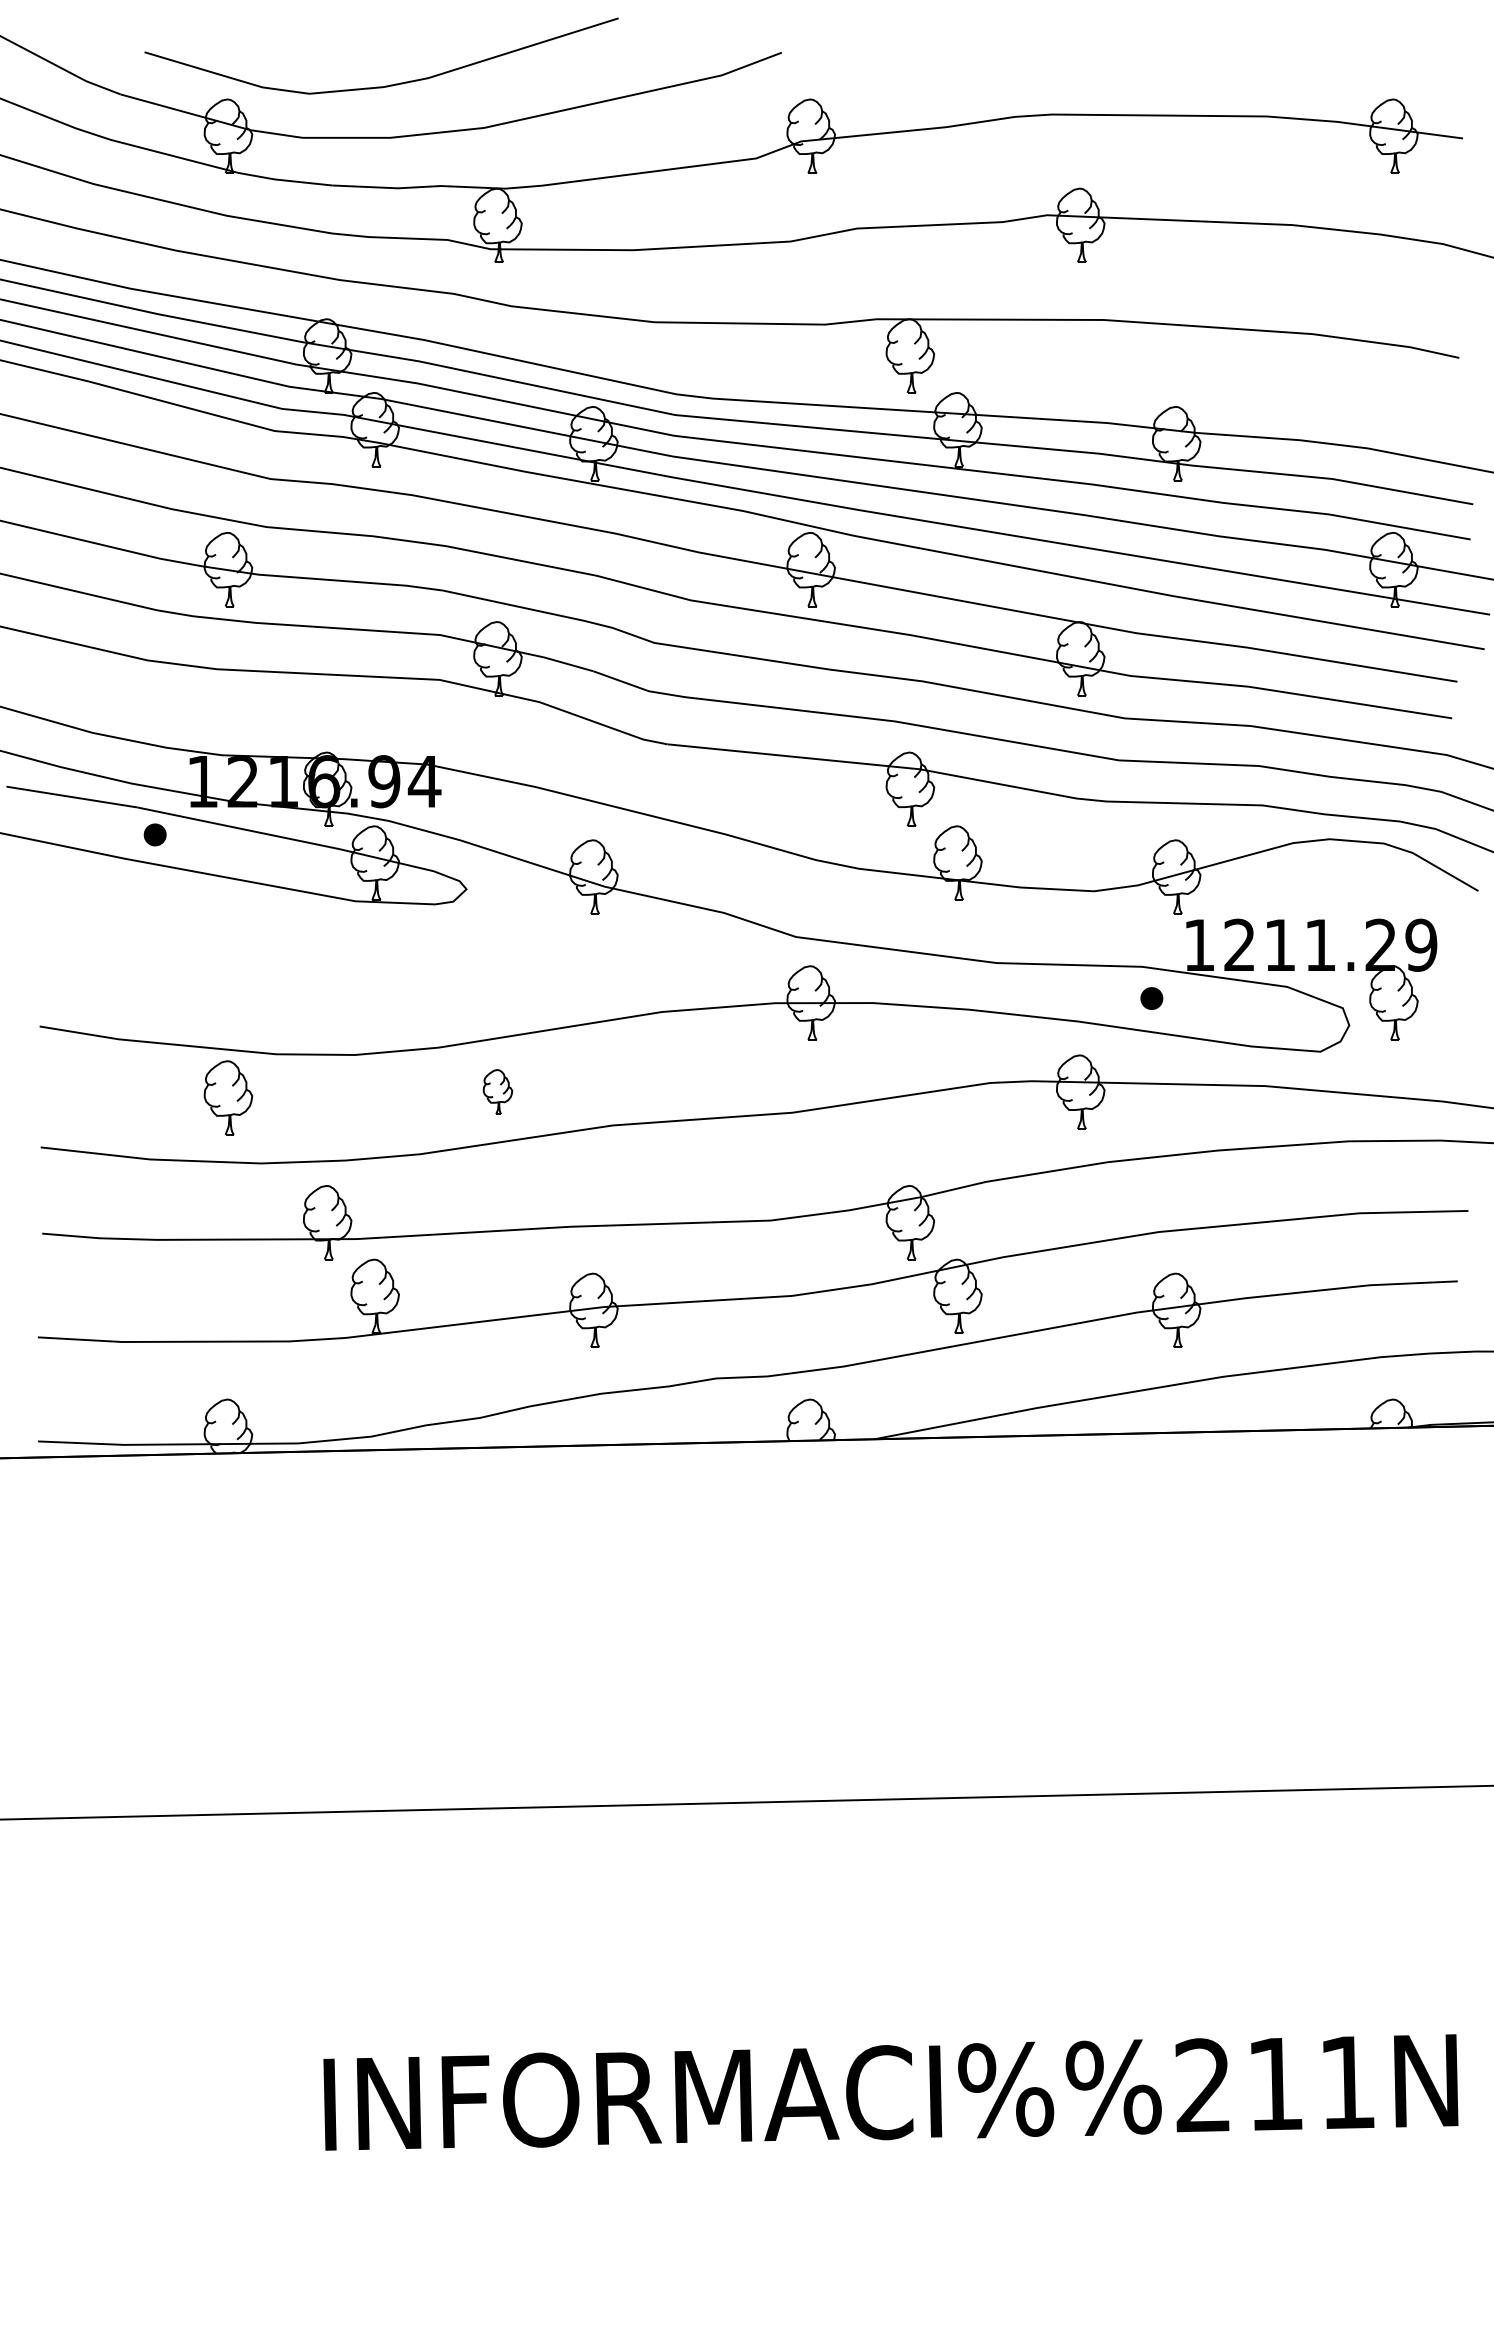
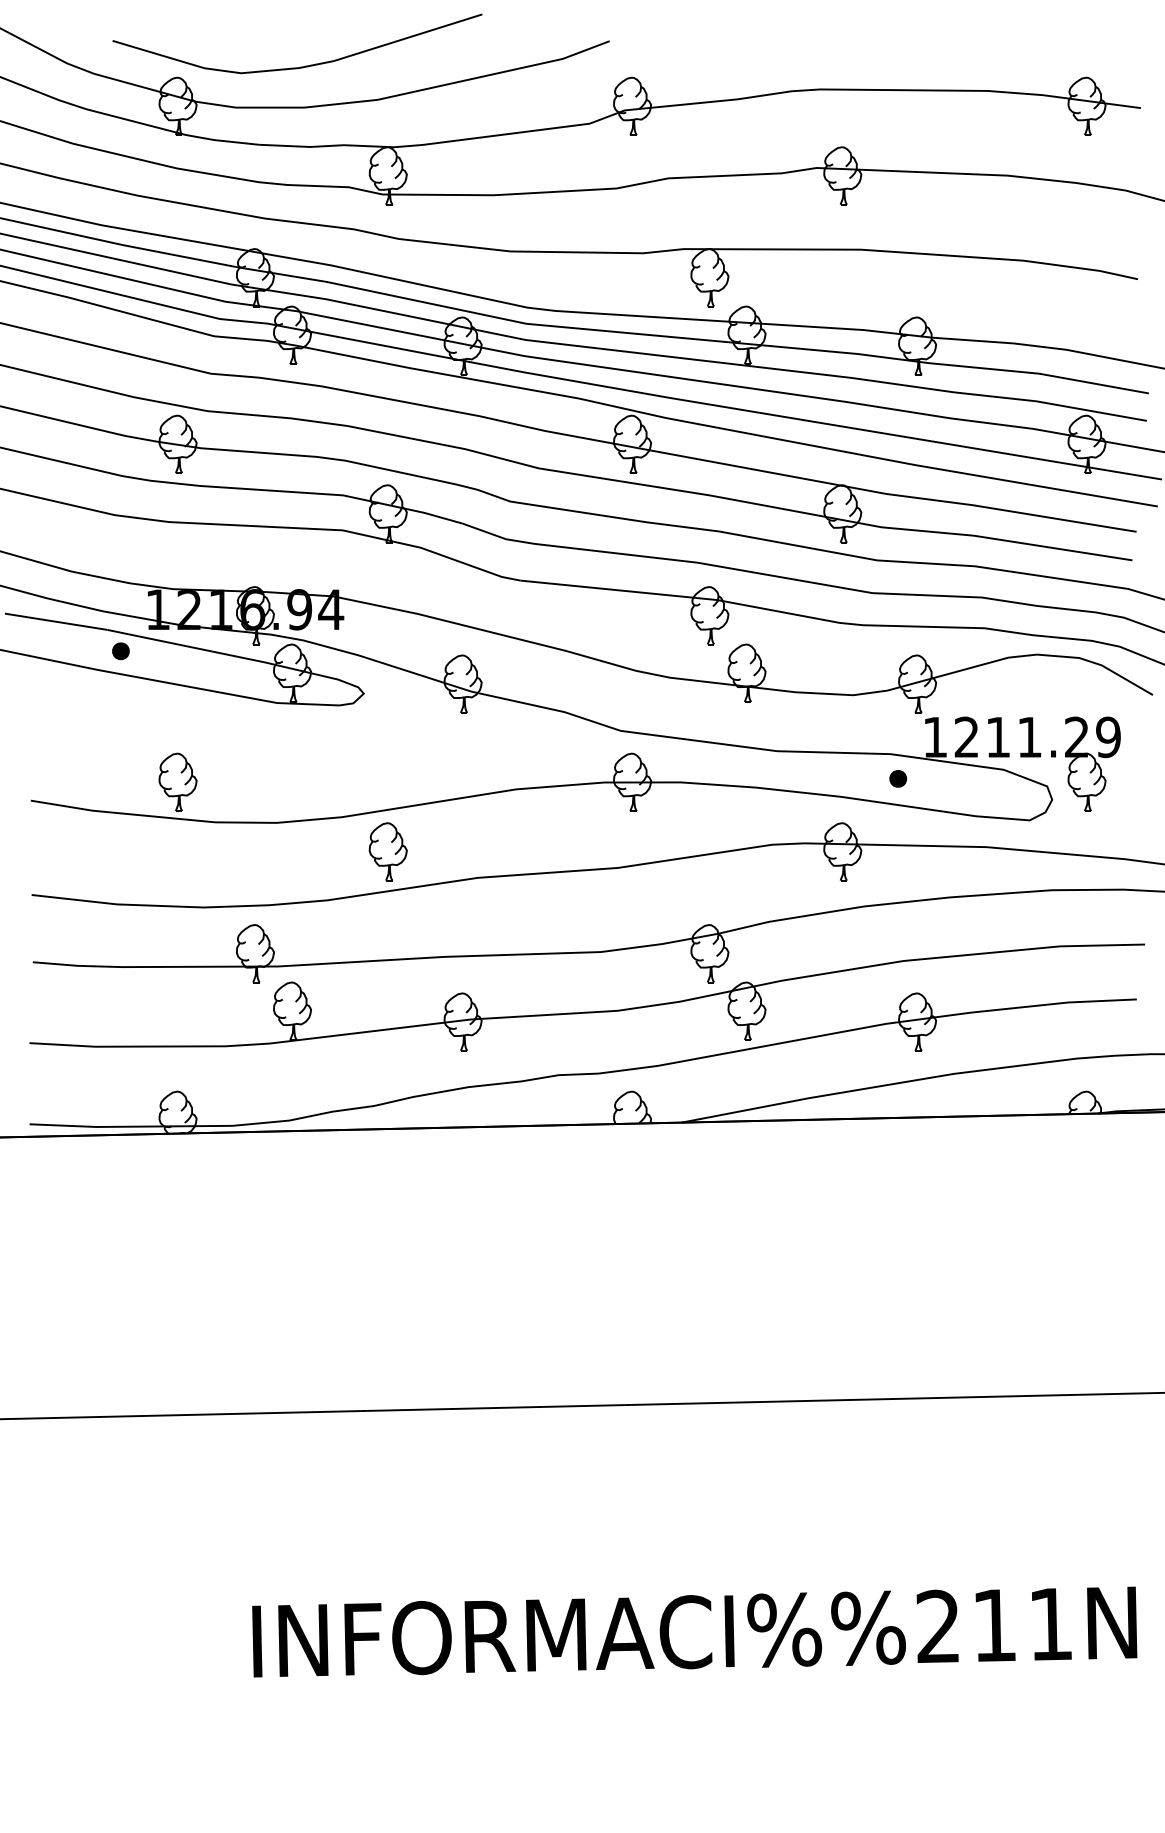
part: (497, 1091) -> (387, 851), size x1.67
part: (228, 1097) -> (178, 781), moved

